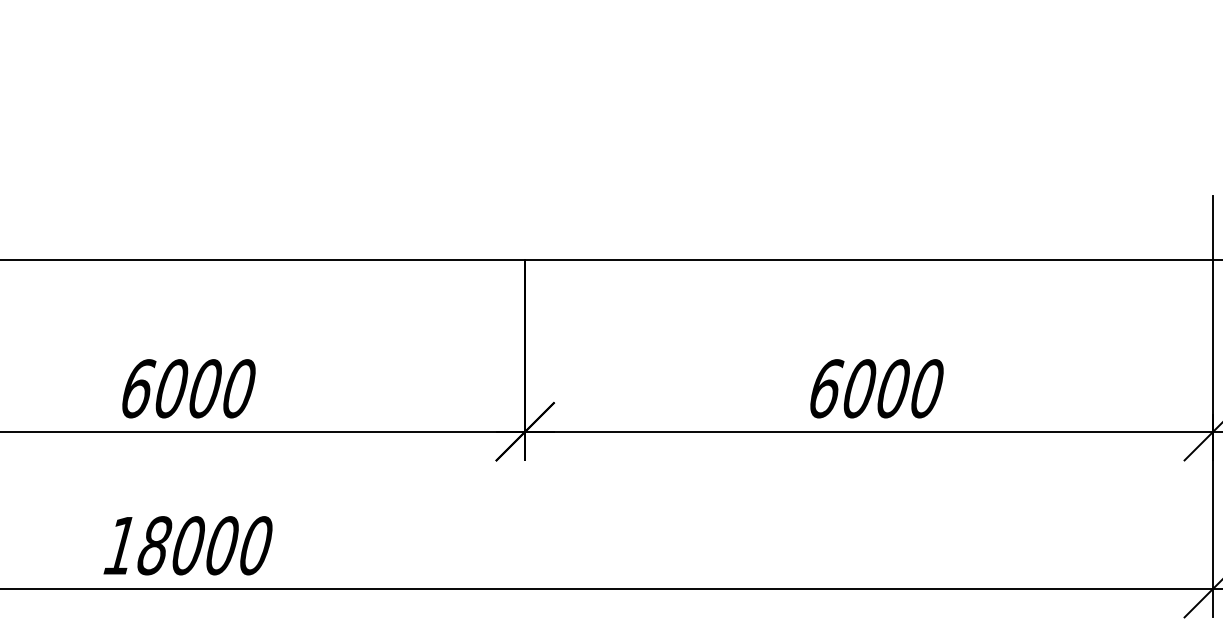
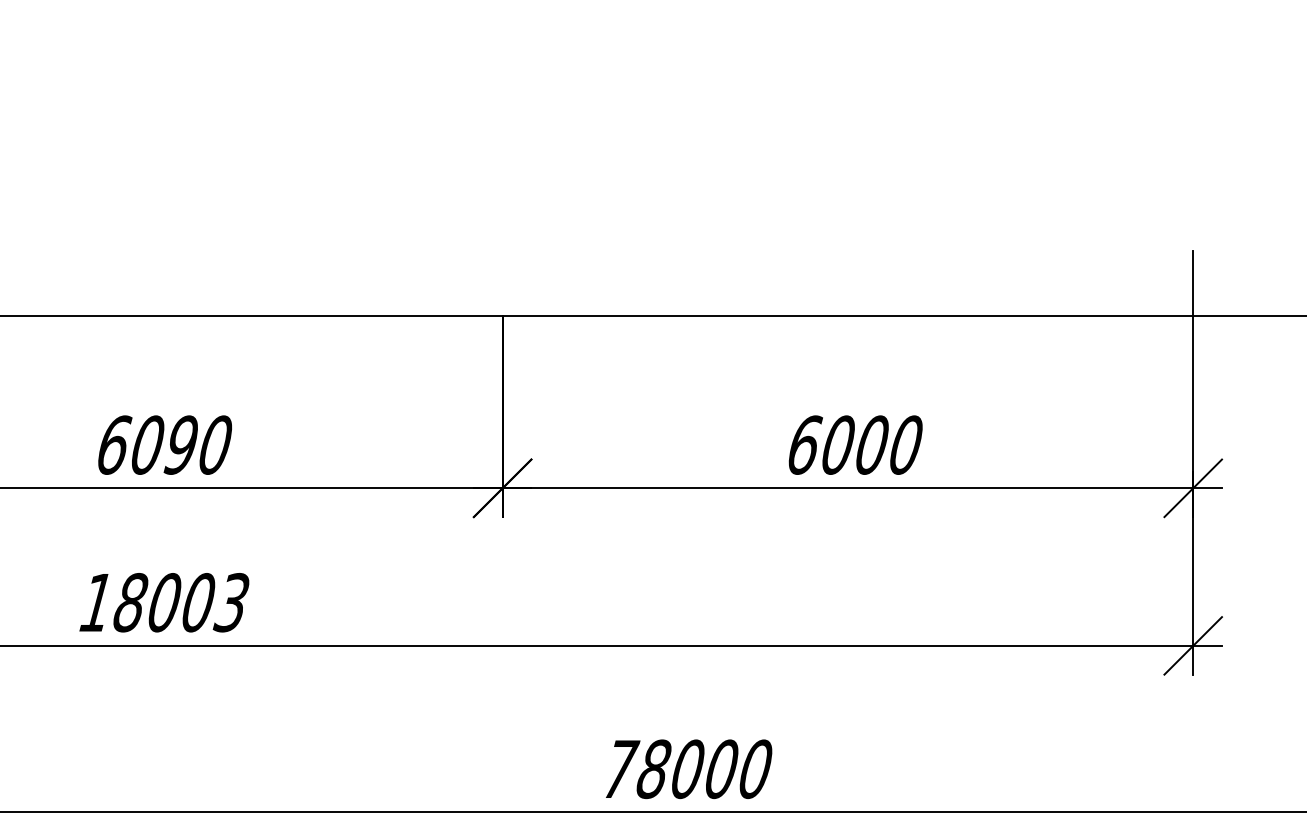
text: (204, 388) -> (180, 444), 6000 -> 6090
text: (254, 545) -> (230, 602), 18000 -> 18003

